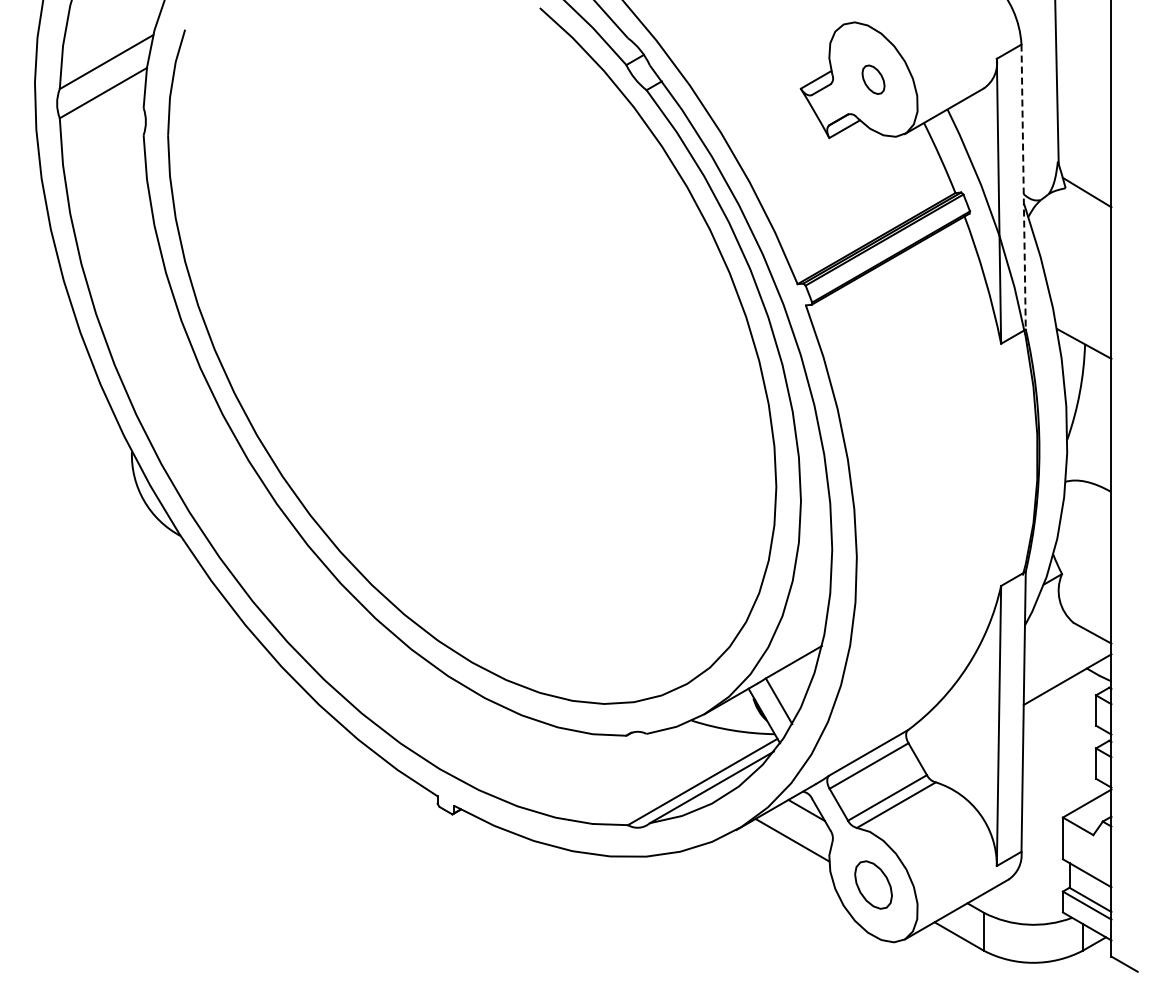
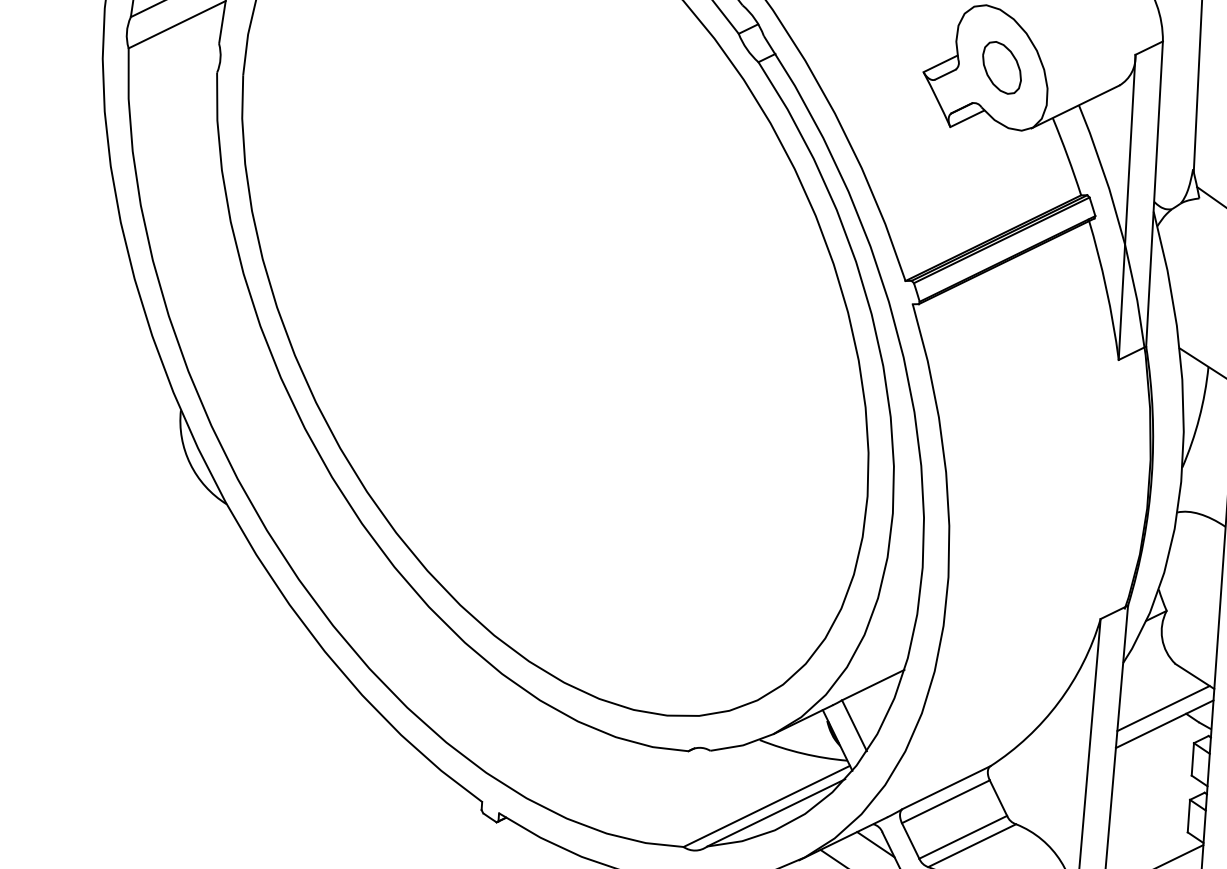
part: (873, 79) -> (1001, 67), size x1.67
line: (1023, 187) -> (1154, 194), dashed -> solid
line: (1064, 665) -> (1162, 708), added

